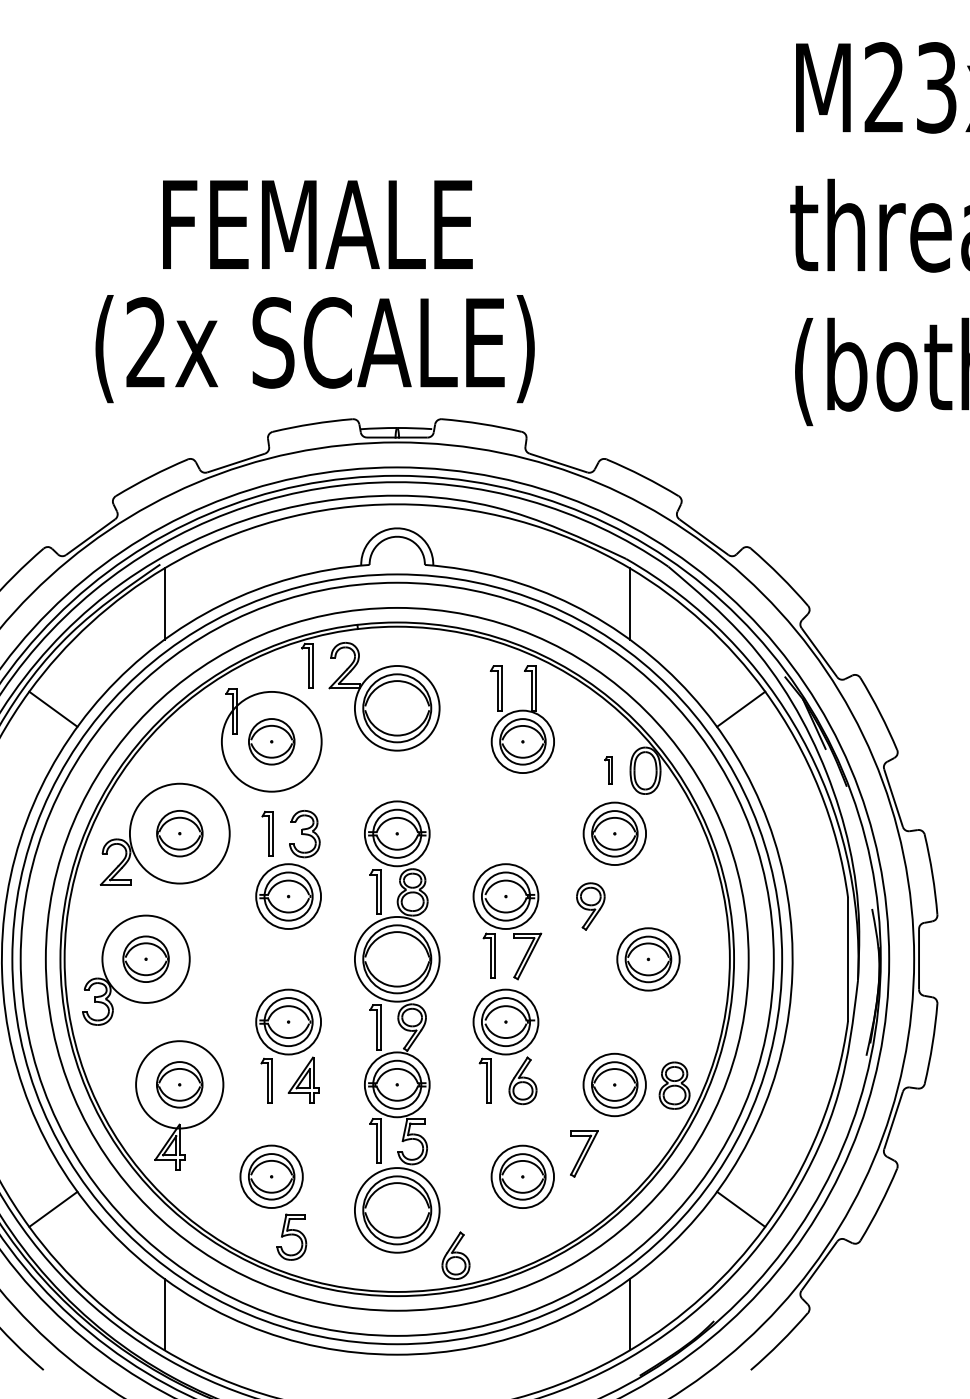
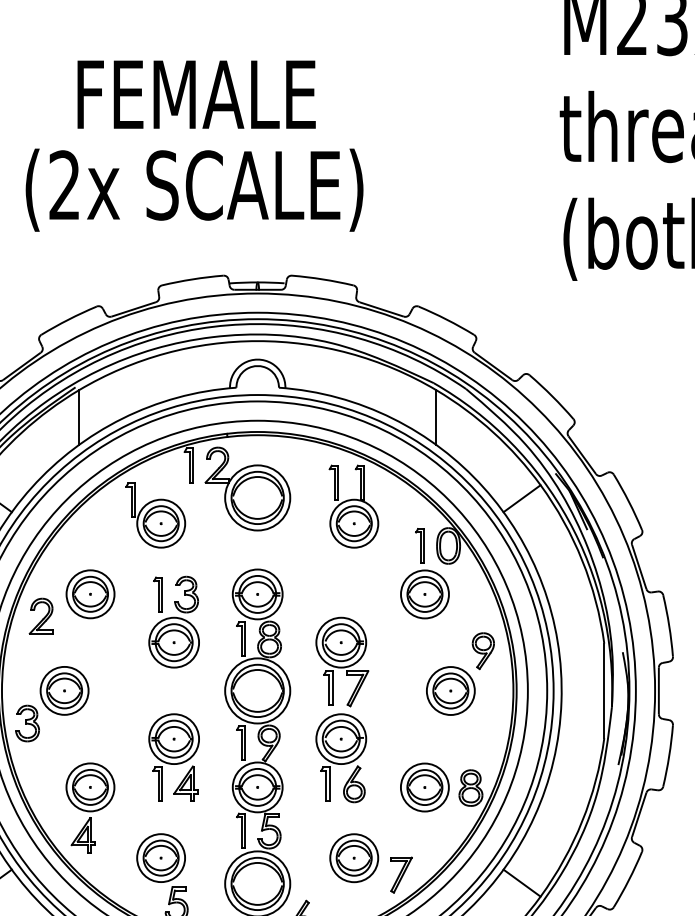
text: (314, 291) -> (194, 145), moved
circle: (271, 741) -> (161, 523), size x0.62
part: (608, 770) -> (420, 545), size x1.67
circle: (179, 833) -> (90, 594), size x0.62
part: (590, 906) -> (483, 651), moved
circle: (145, 959) -> (64, 691), size x0.71
circle: (179, 1084) -> (90, 787), size x0.71
part: (584, 1153) -> (401, 874), moved

